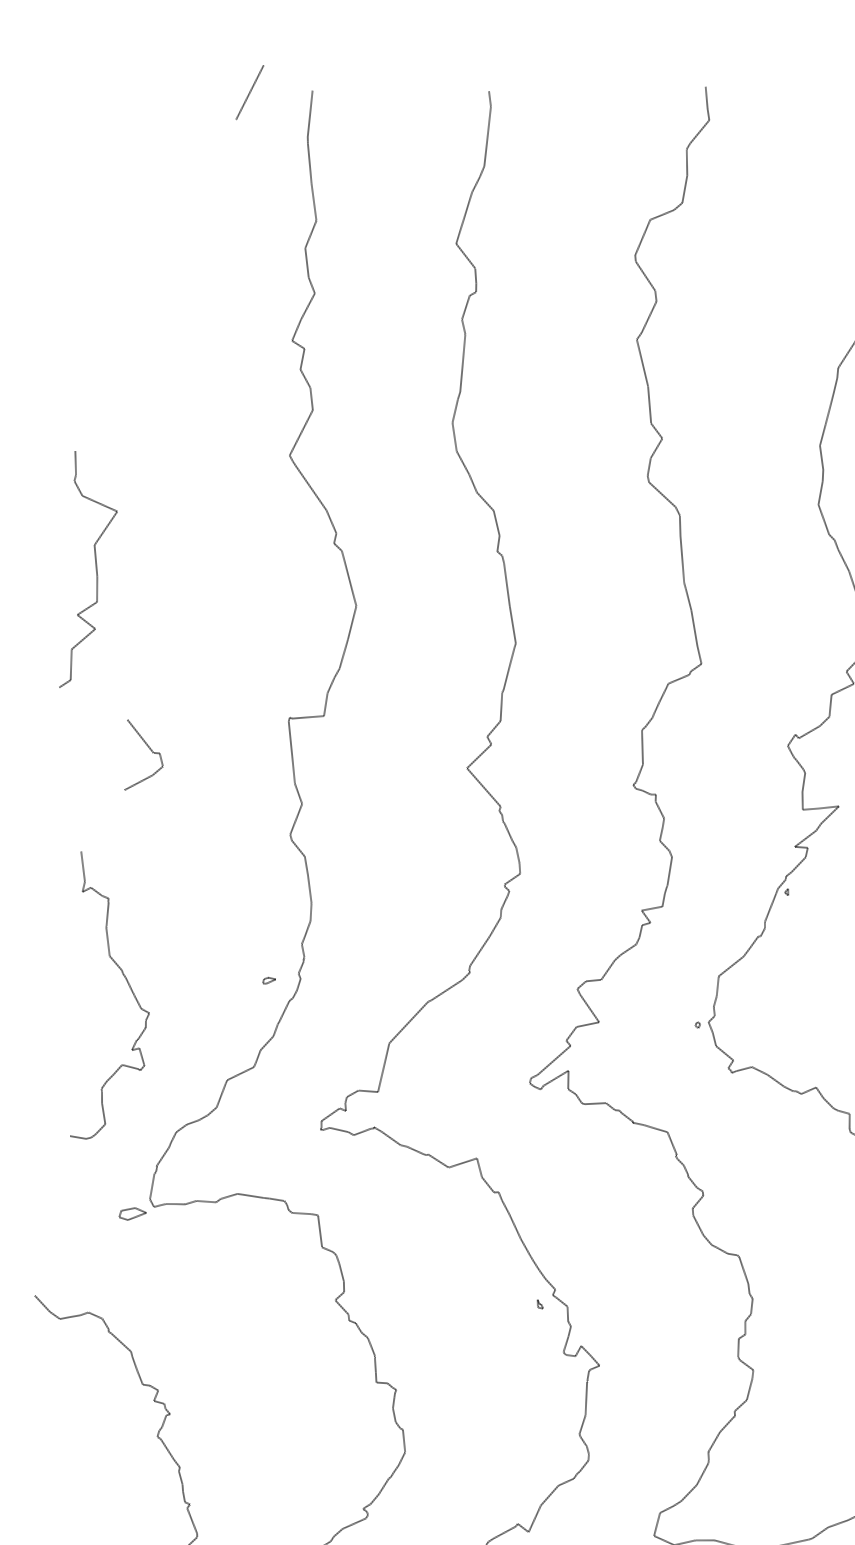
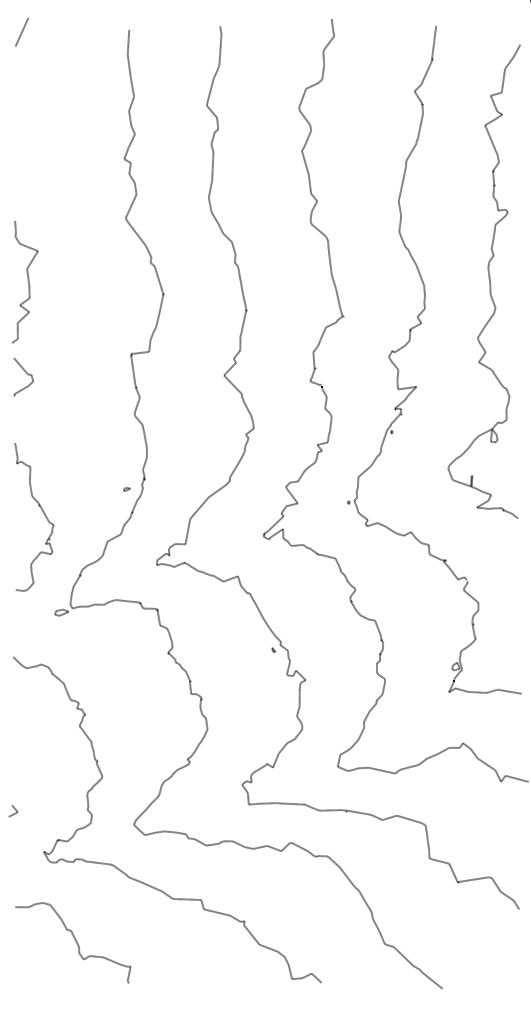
line: (249, 91) -> (21, 31), moved
curve: (150, 752) -> (26, 374), moved
curve: (128, 988) -> (42, 512), moved

